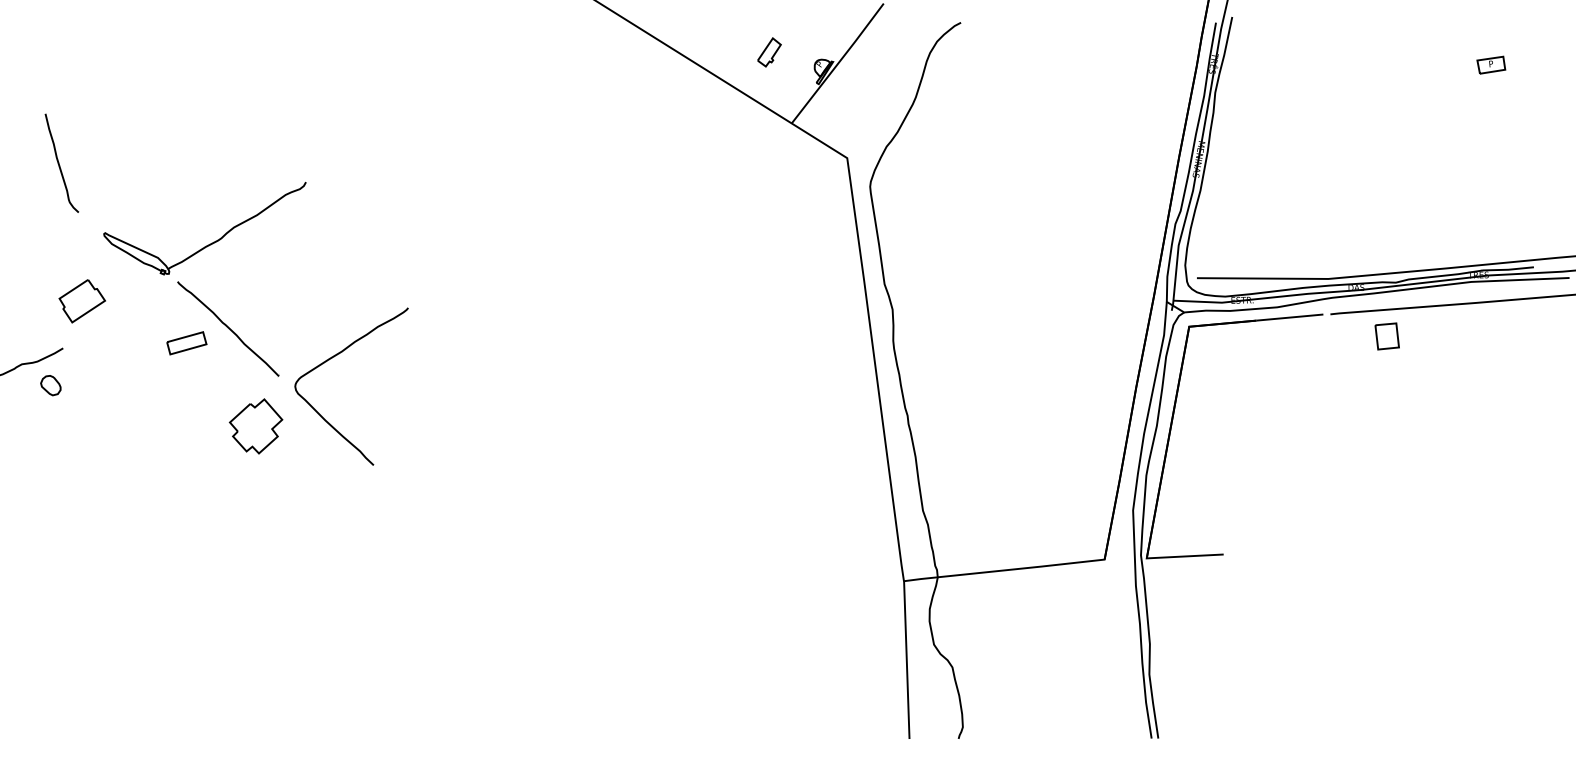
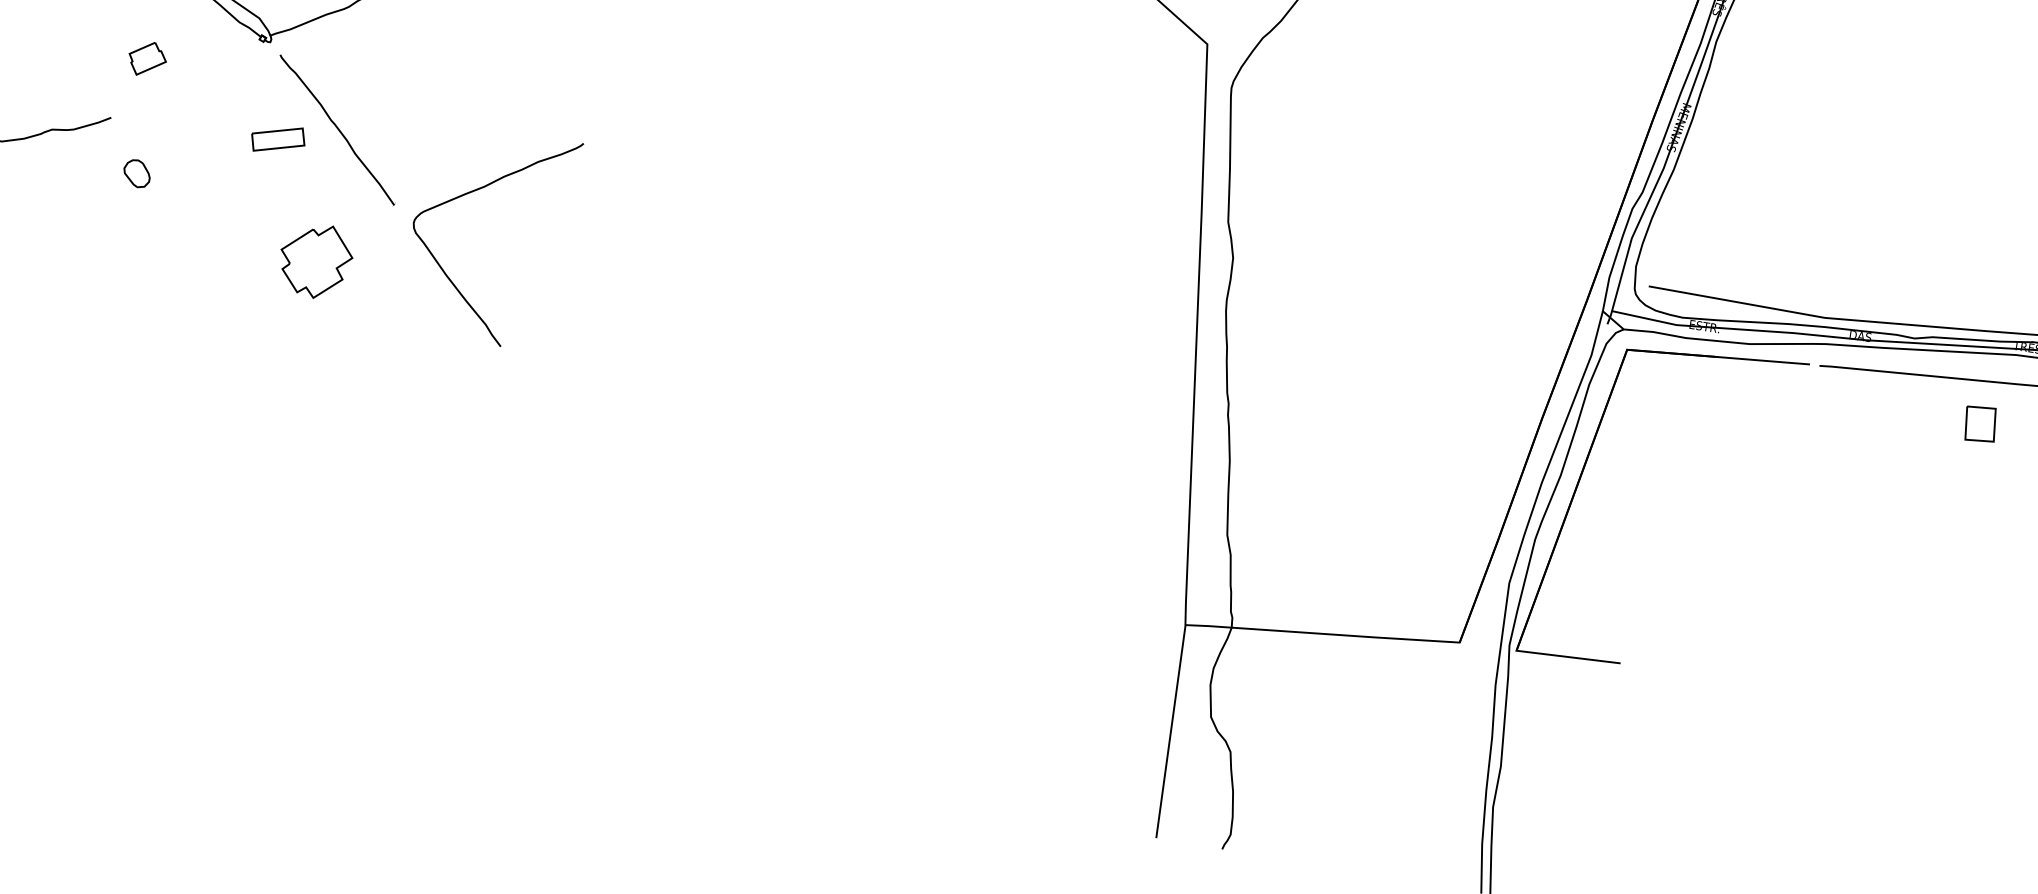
part: (81, 301) -> (146, 59), size x0.6
part: (1386, 336) -> (1979, 424), moved
part: (50, 385) -> (136, 173), moved
part: (255, 426) -> (314, 260), moved

